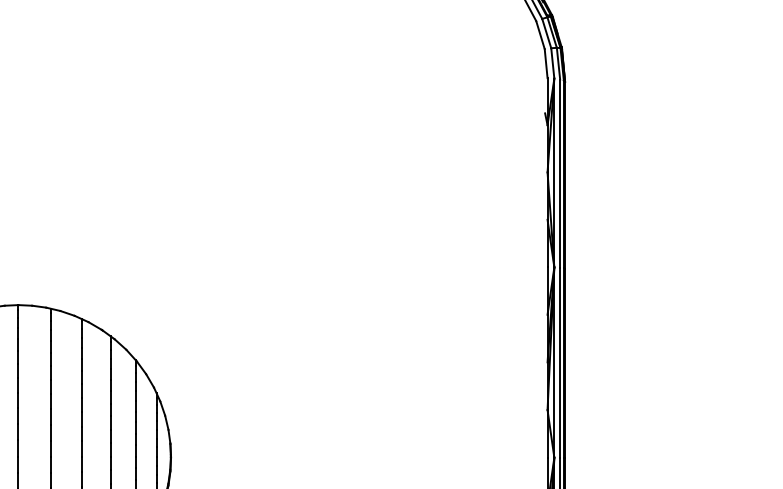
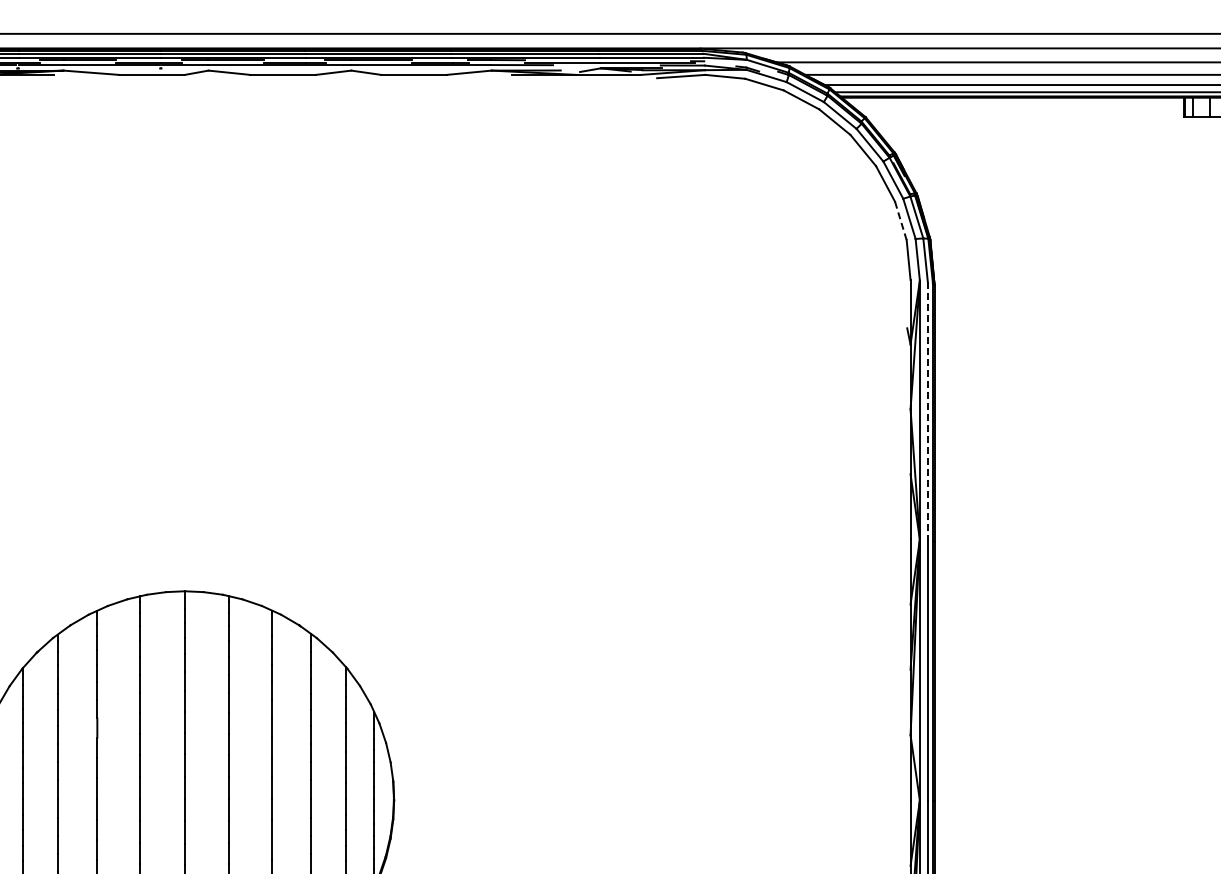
line: (540, 34) -> (900, 220), solid -> dashed
line: (559, 174) -> (927, 411), solid -> dashed

